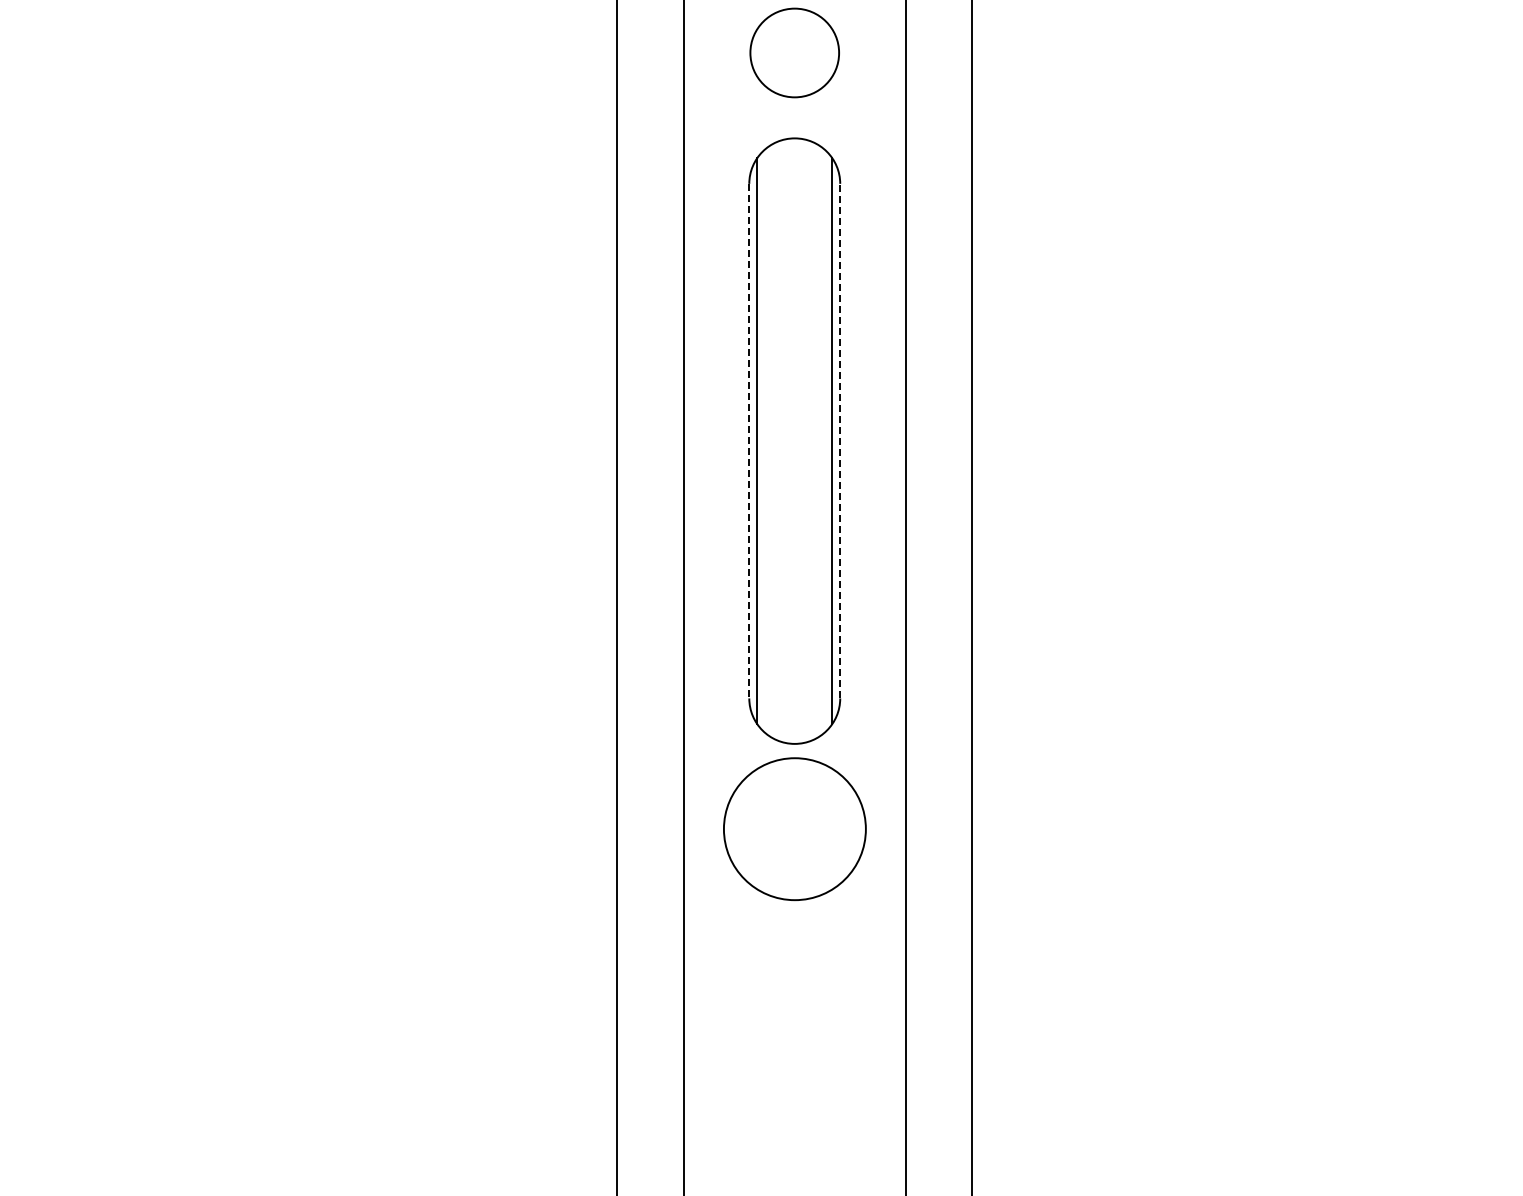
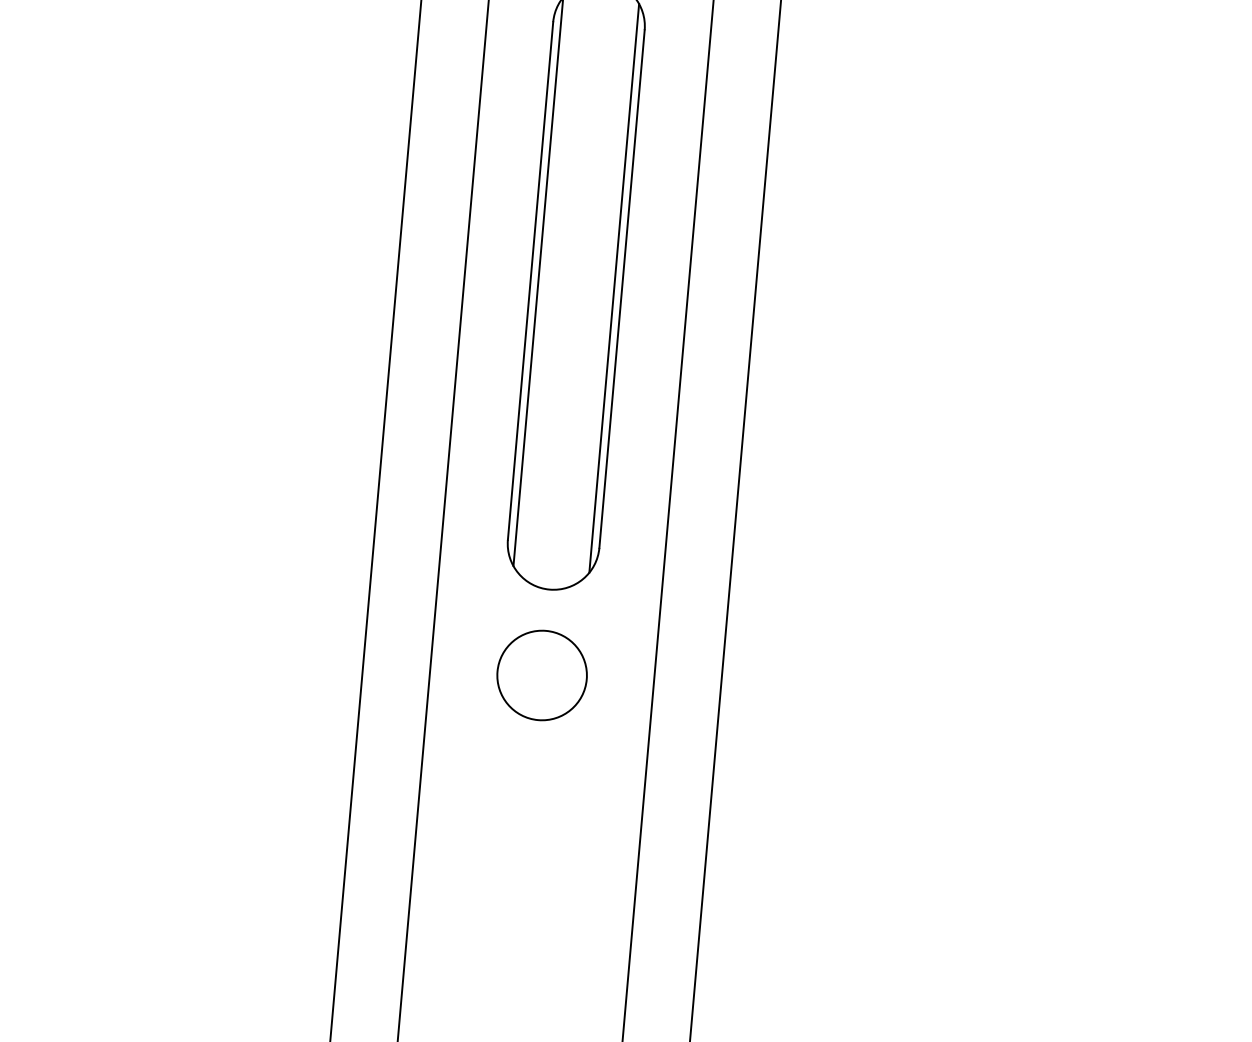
line: (840, 440) -> (622, 288), dashed -> solid
line: (749, 441) -> (530, 281), dashed -> solid
circle: (794, 829) -> (541, 675), size x0.62

